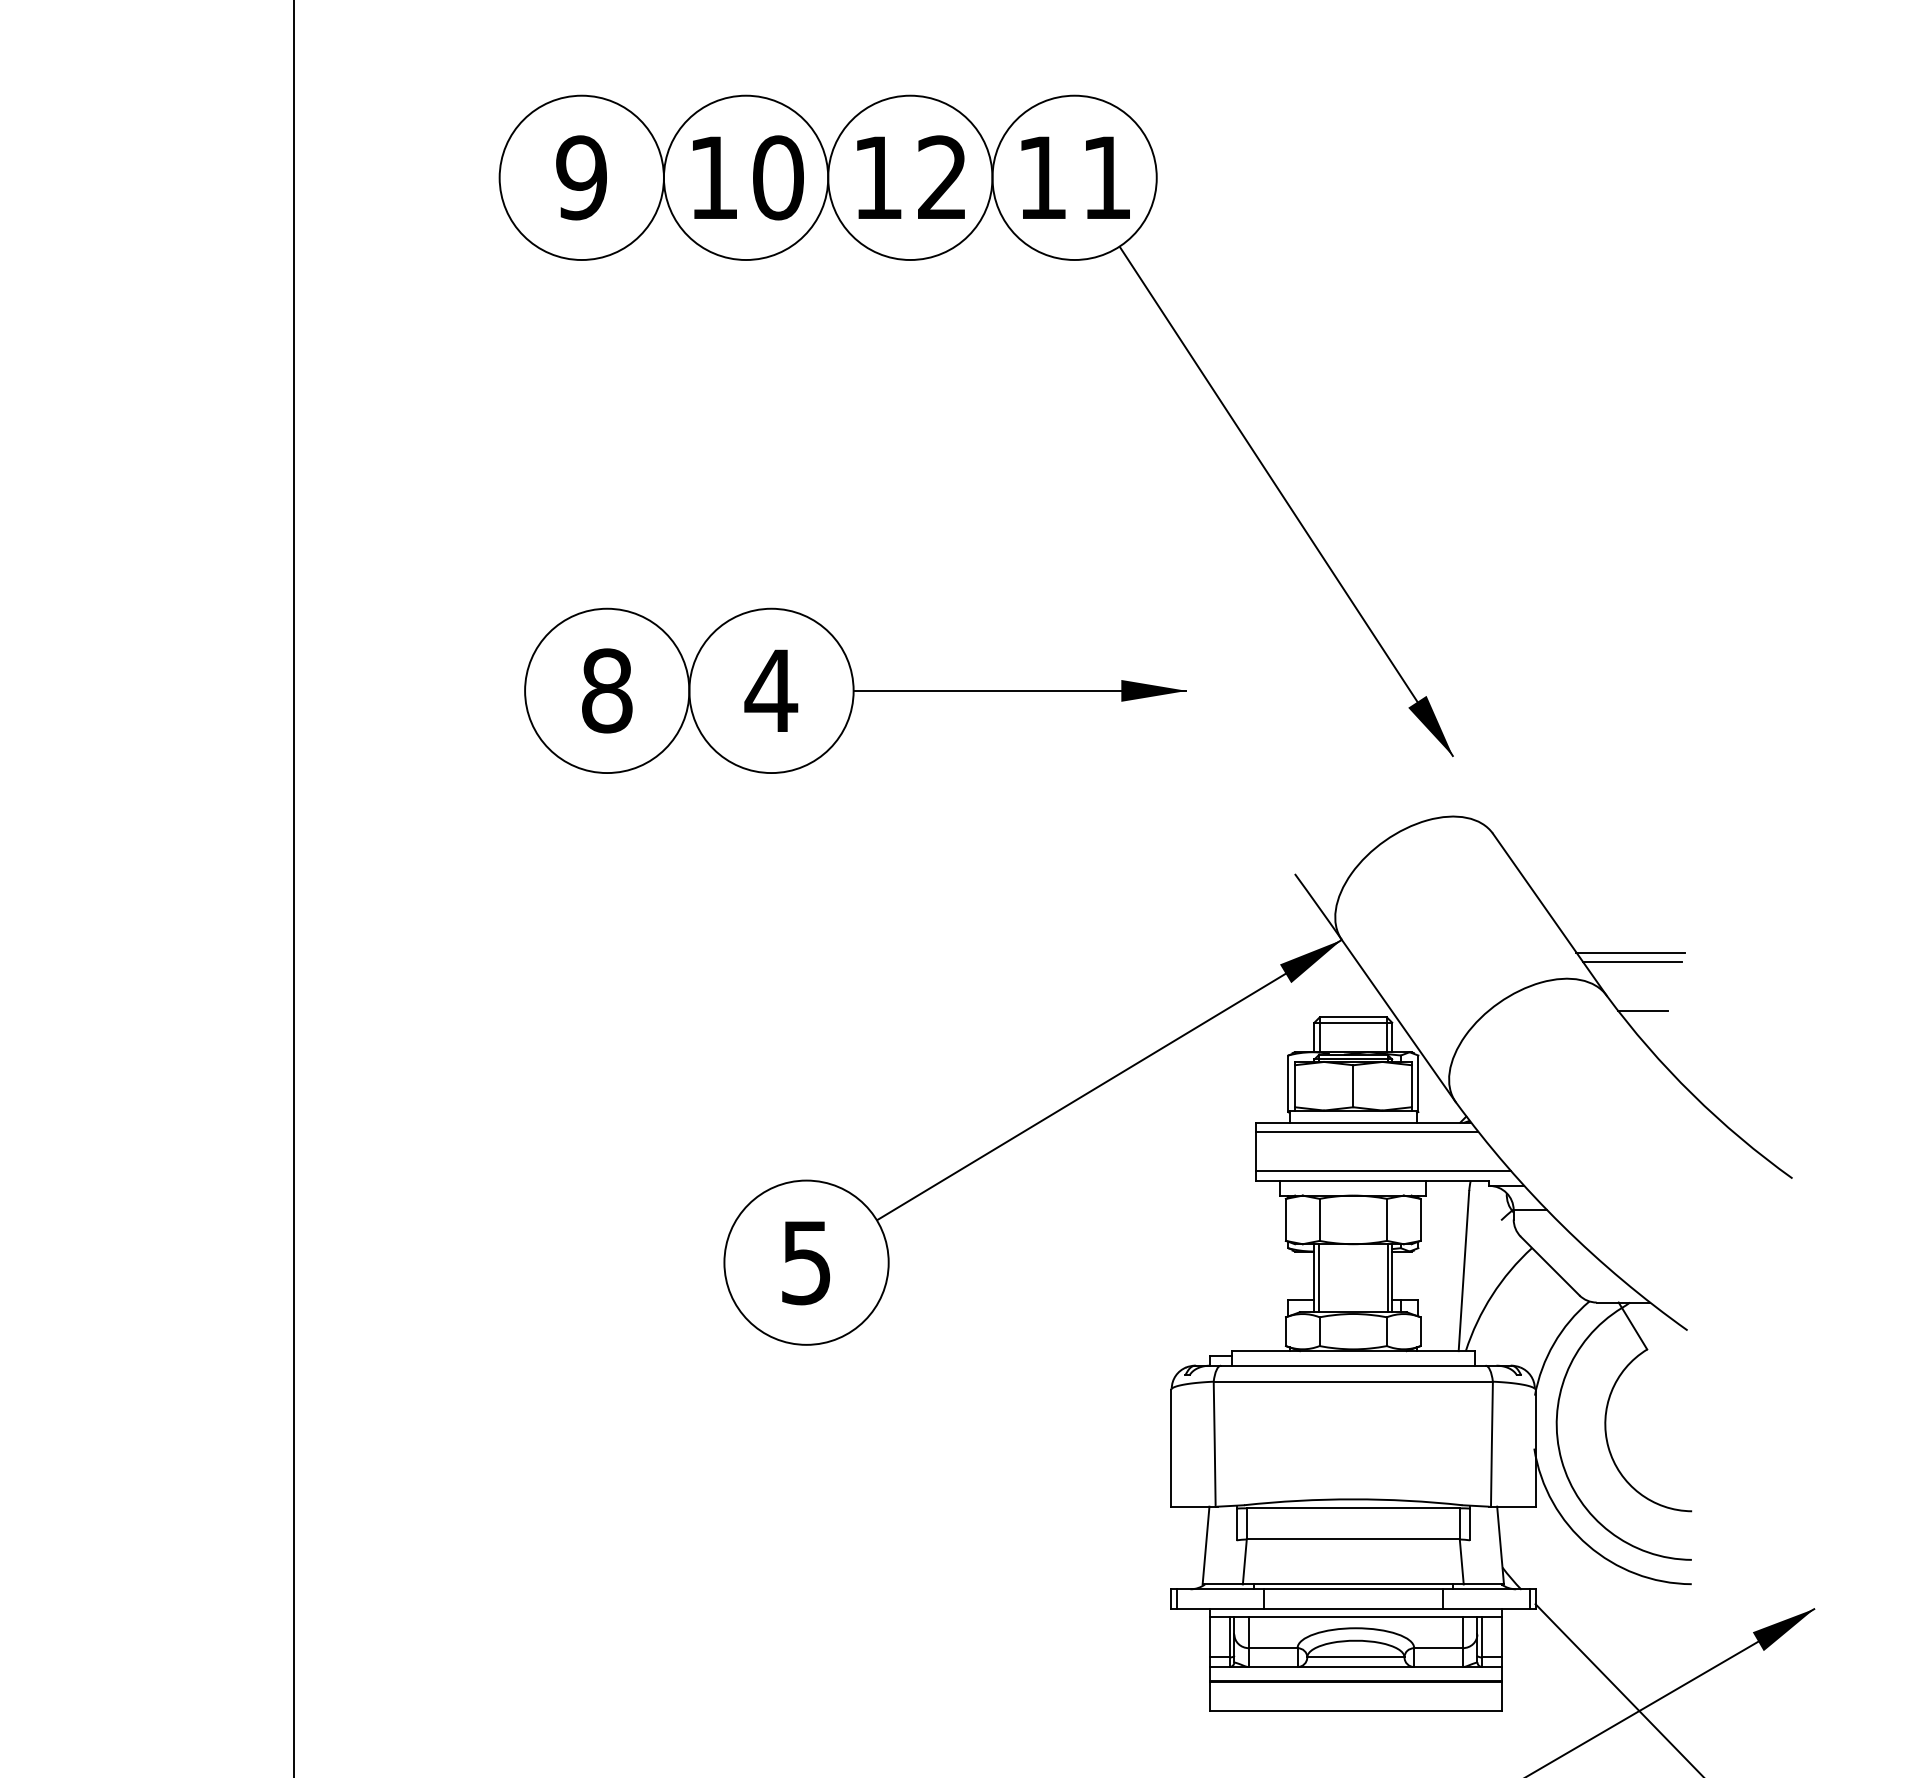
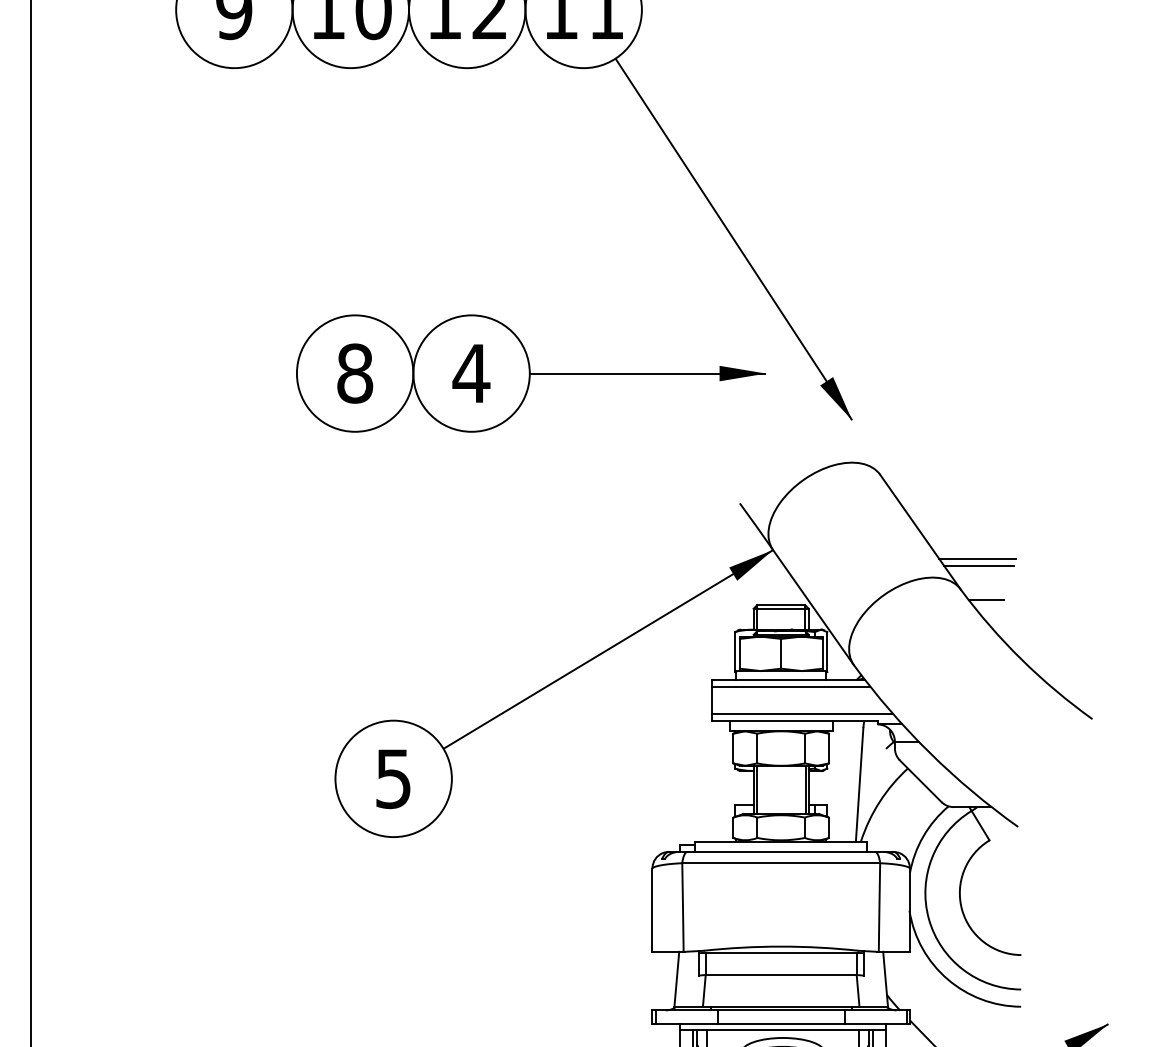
part: (855, 690) -> (531, 373), moved

